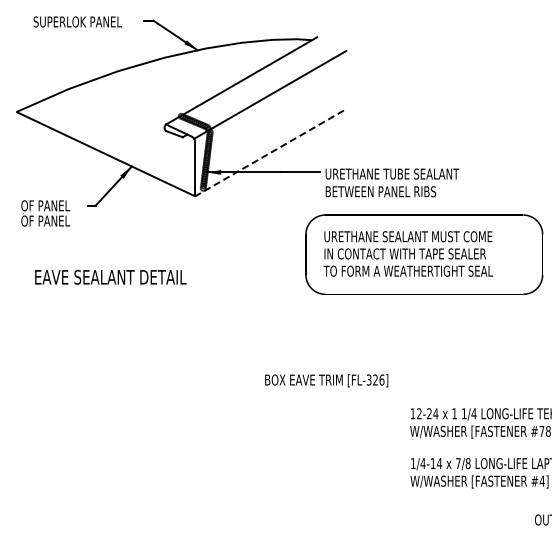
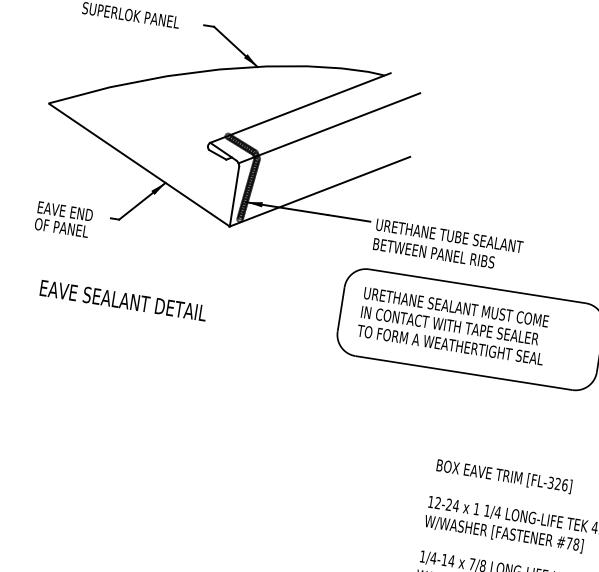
line: (270, 152) -> (319, 191), dashed -> solid
text: (46, 205) -> (65, 211), OF PANEL -> EAVE END
text: (326, 380) -> (504, 476), moved

